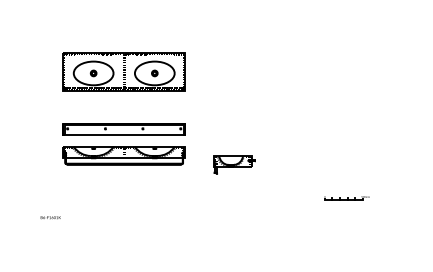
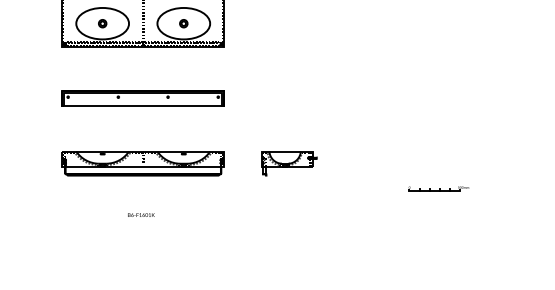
part: (123, 155) -> (142, 163), moved
part: (234, 164) -> (289, 163), moved
text: (50, 217) -> (140, 214), moved

